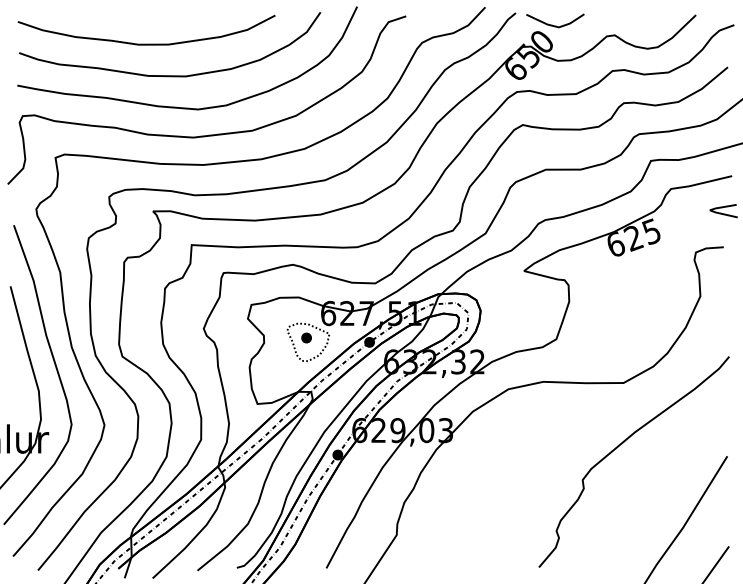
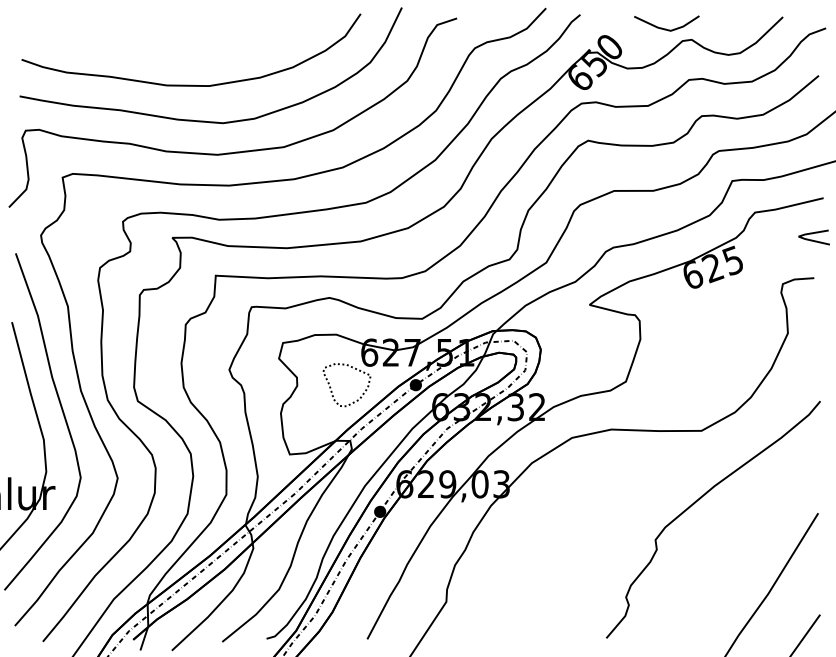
line: (555, 25) -> (666, 28), moved
curve: (146, 43) -> (164, 49), removed
part: (306, 338) -> (344, 380), removed

